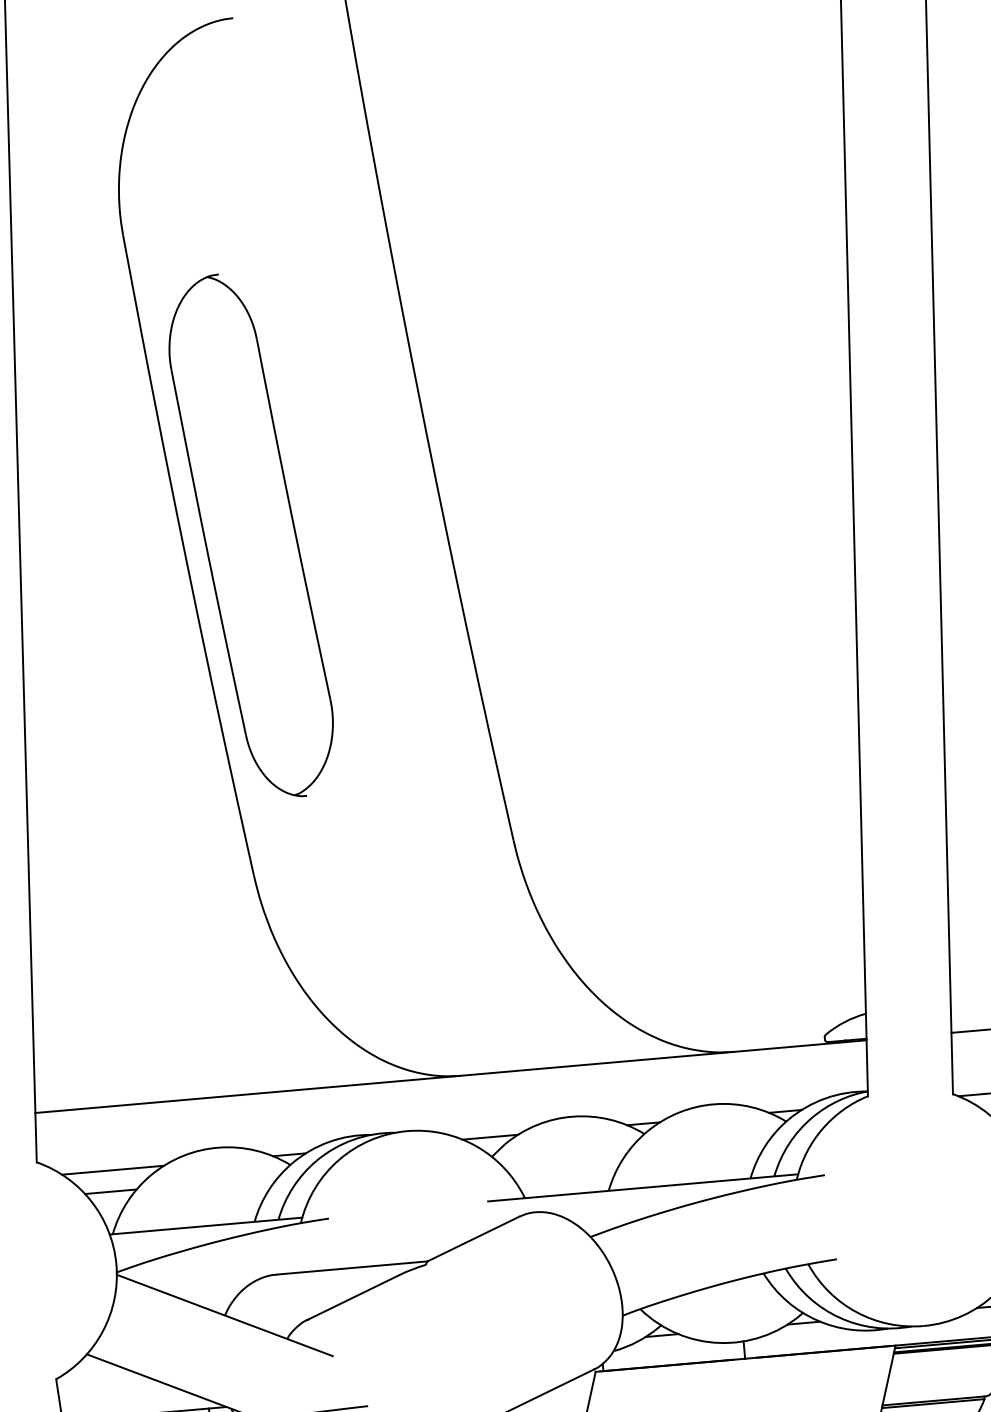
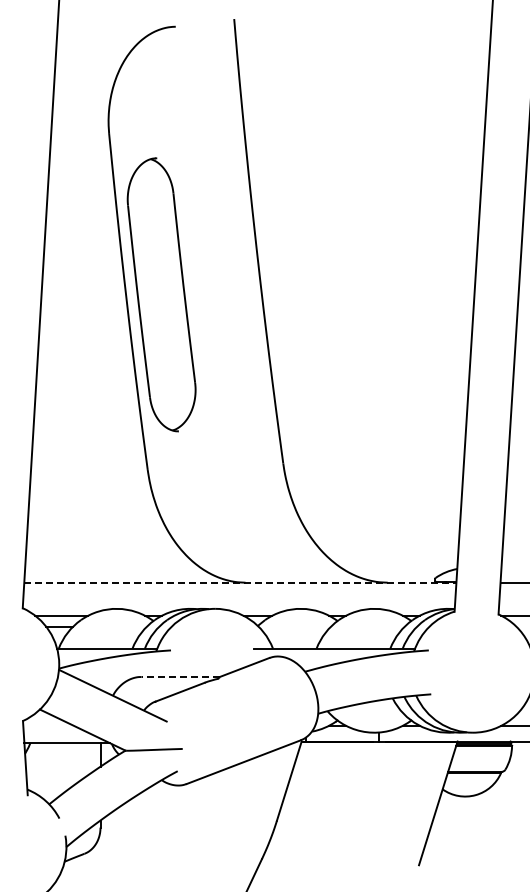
line: (451, 1076) -> (240, 582), solid -> dashed
line: (351, 1267) -> (180, 676), solid -> dashed

